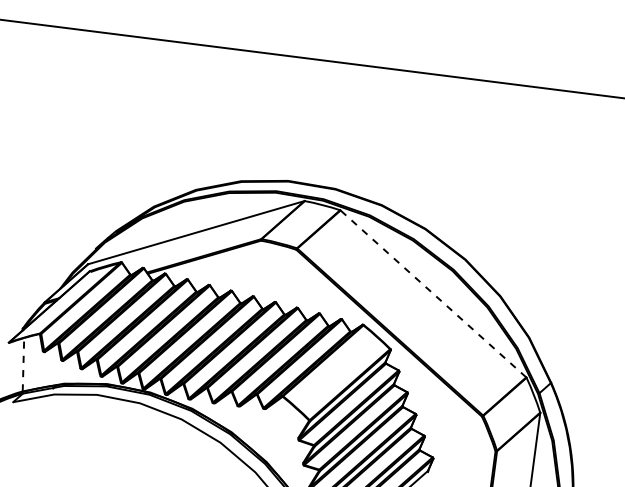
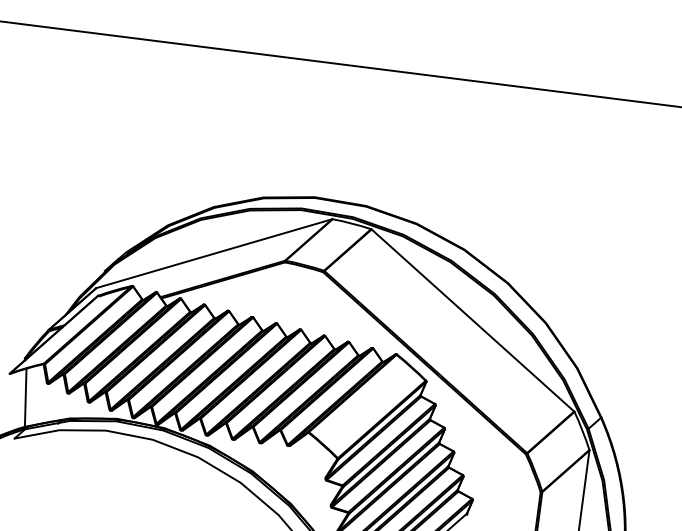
line: (433, 293) -> (472, 320), dashed -> solid
line: (23, 364) -> (25, 397), dashed -> solid

